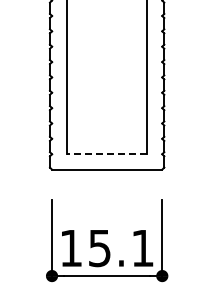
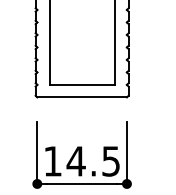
line: (107, 154) -> (82, 85), dashed -> solid
text: (120, 248) -> (92, 161), 15.1 -> 14.5

